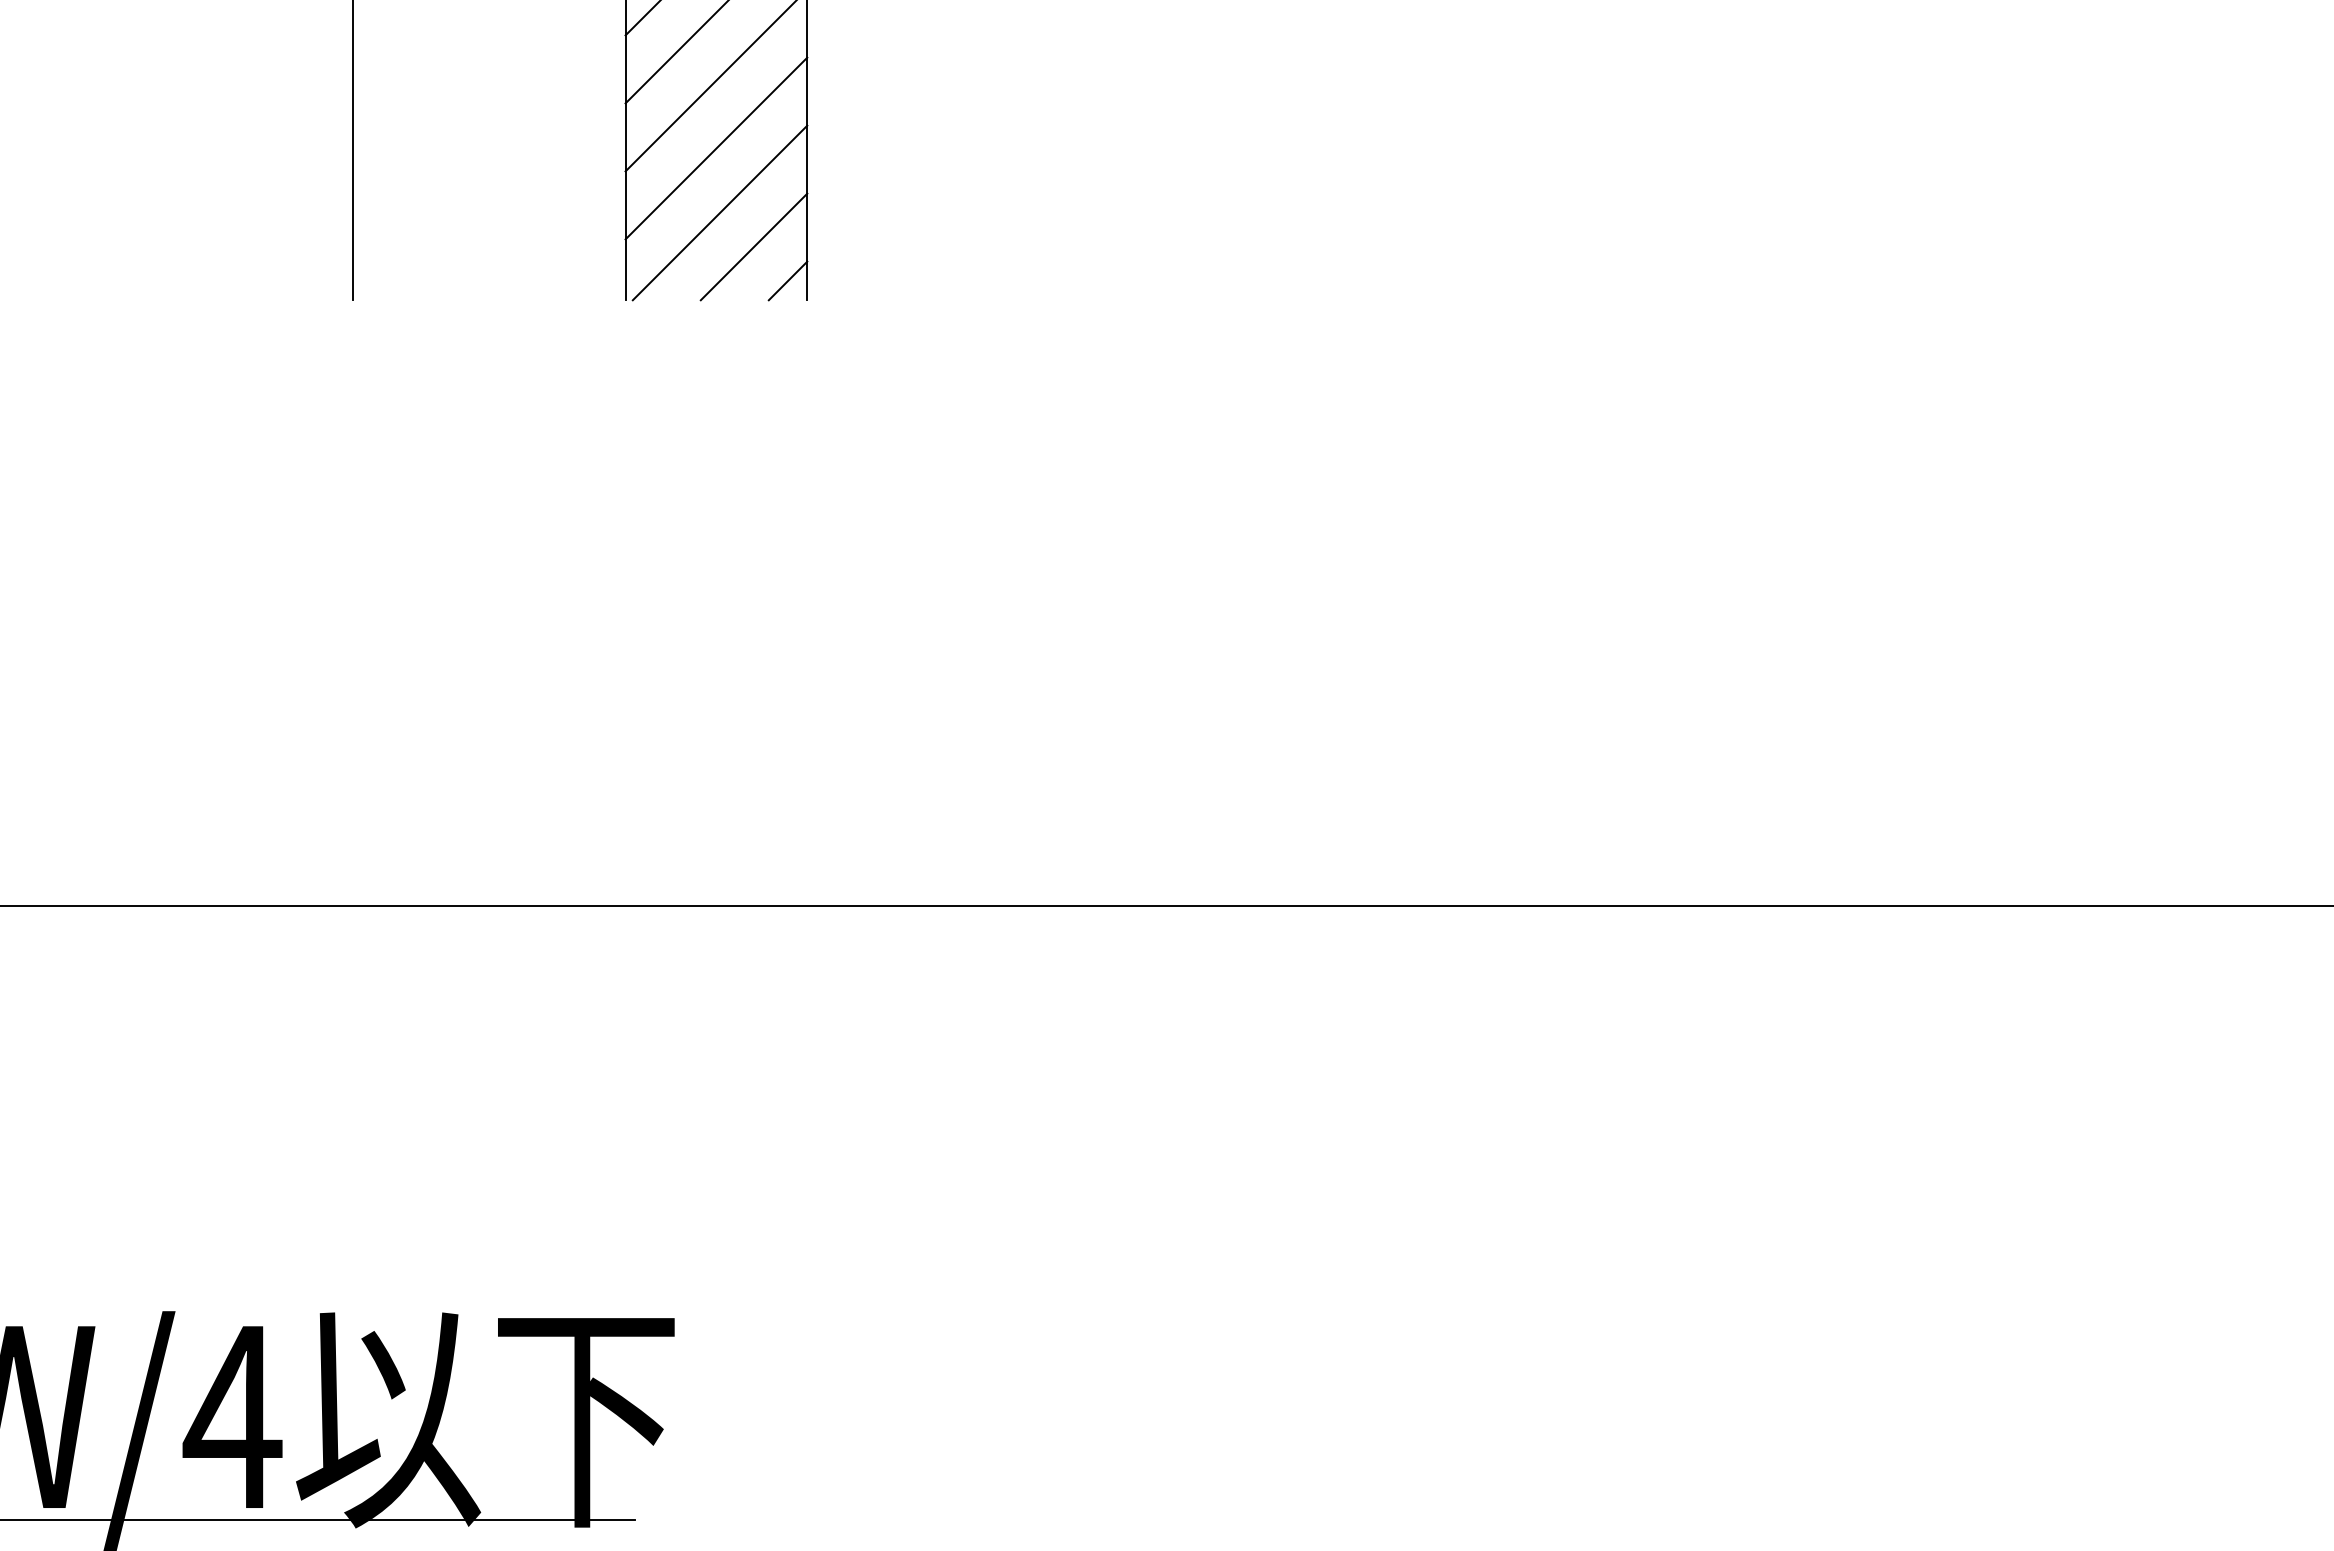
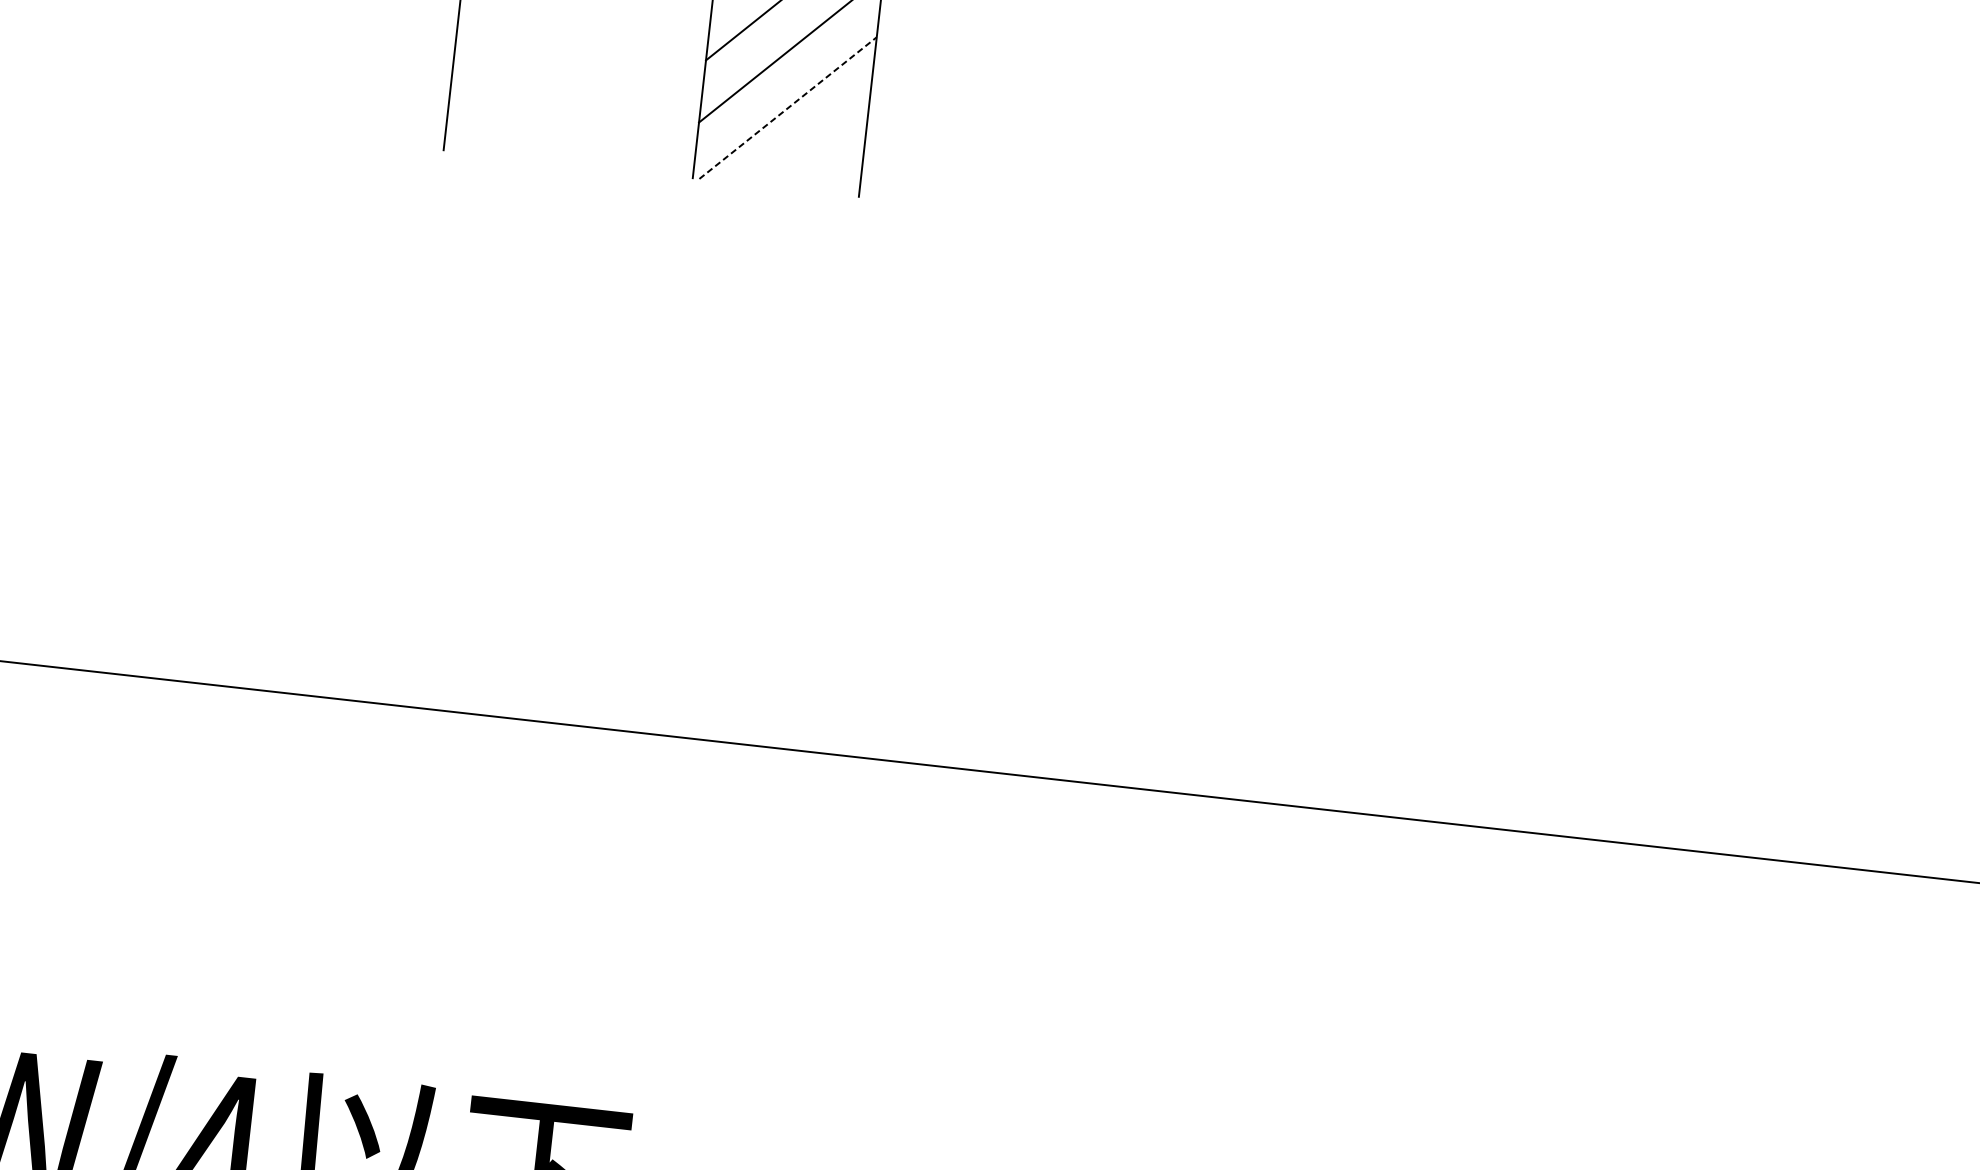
line: (720, 212) -> (788, 107), solid -> dashed
line: (753, 246) -> (815, 142), removed
line: (787, 280) -> (842, 176), removed

